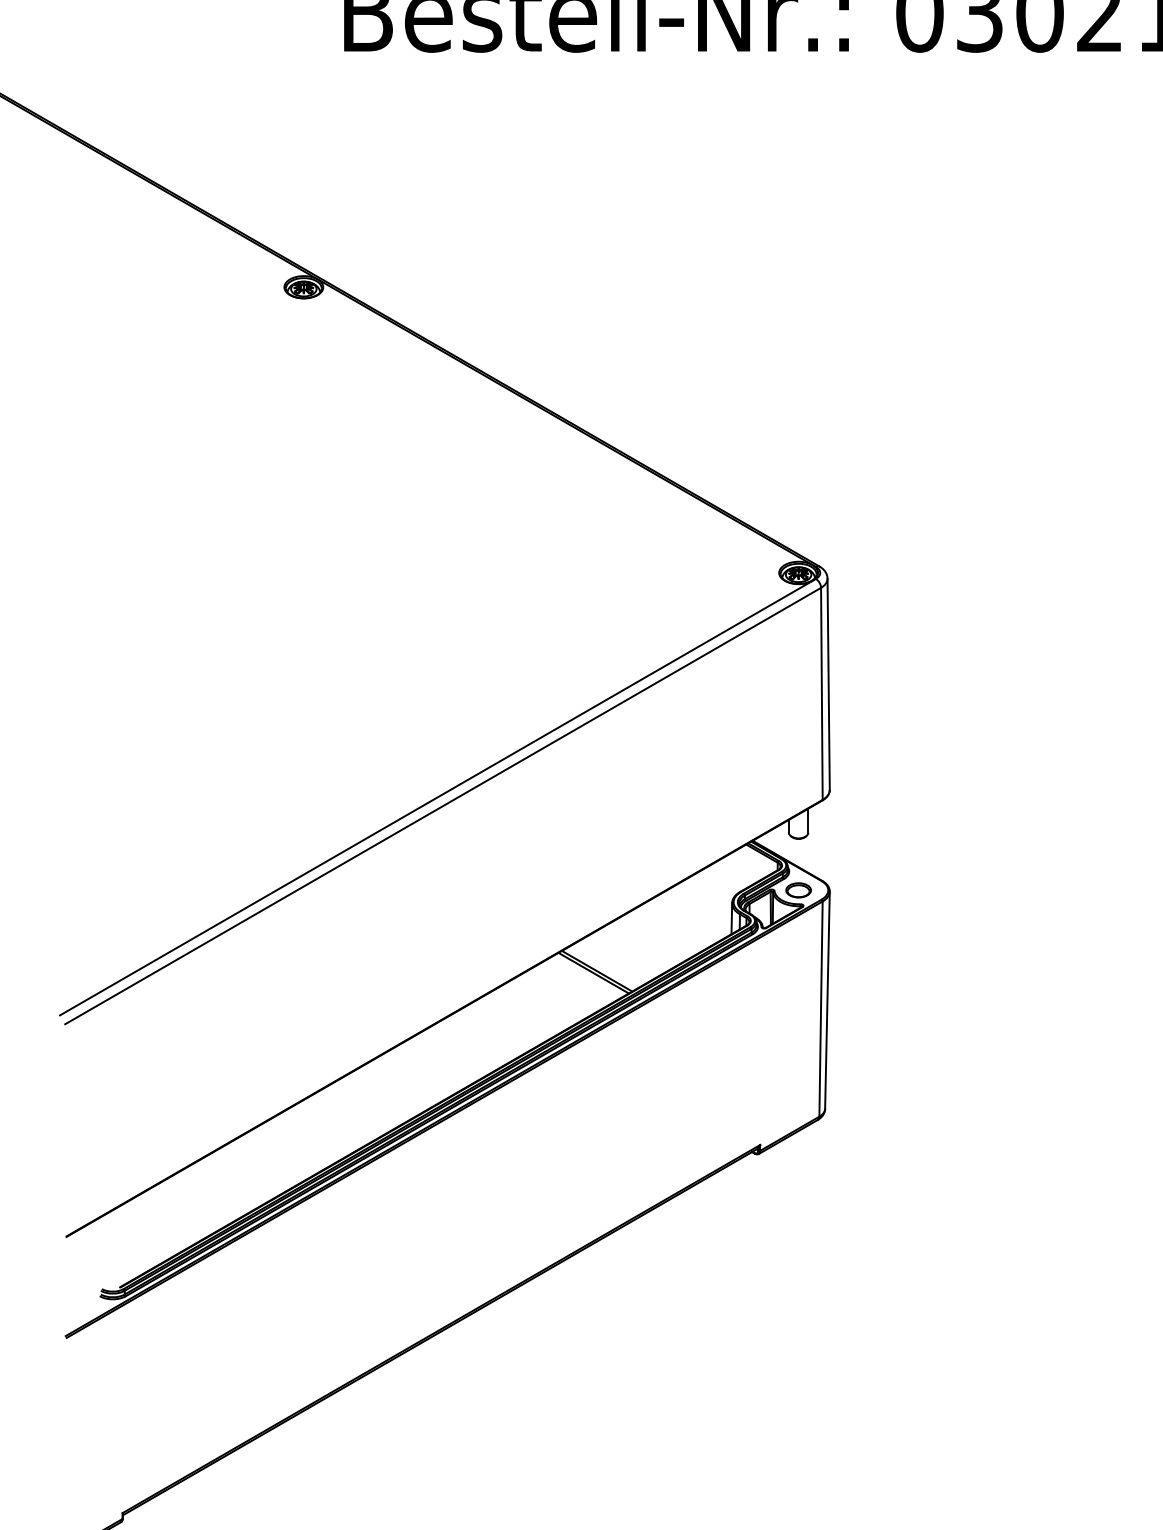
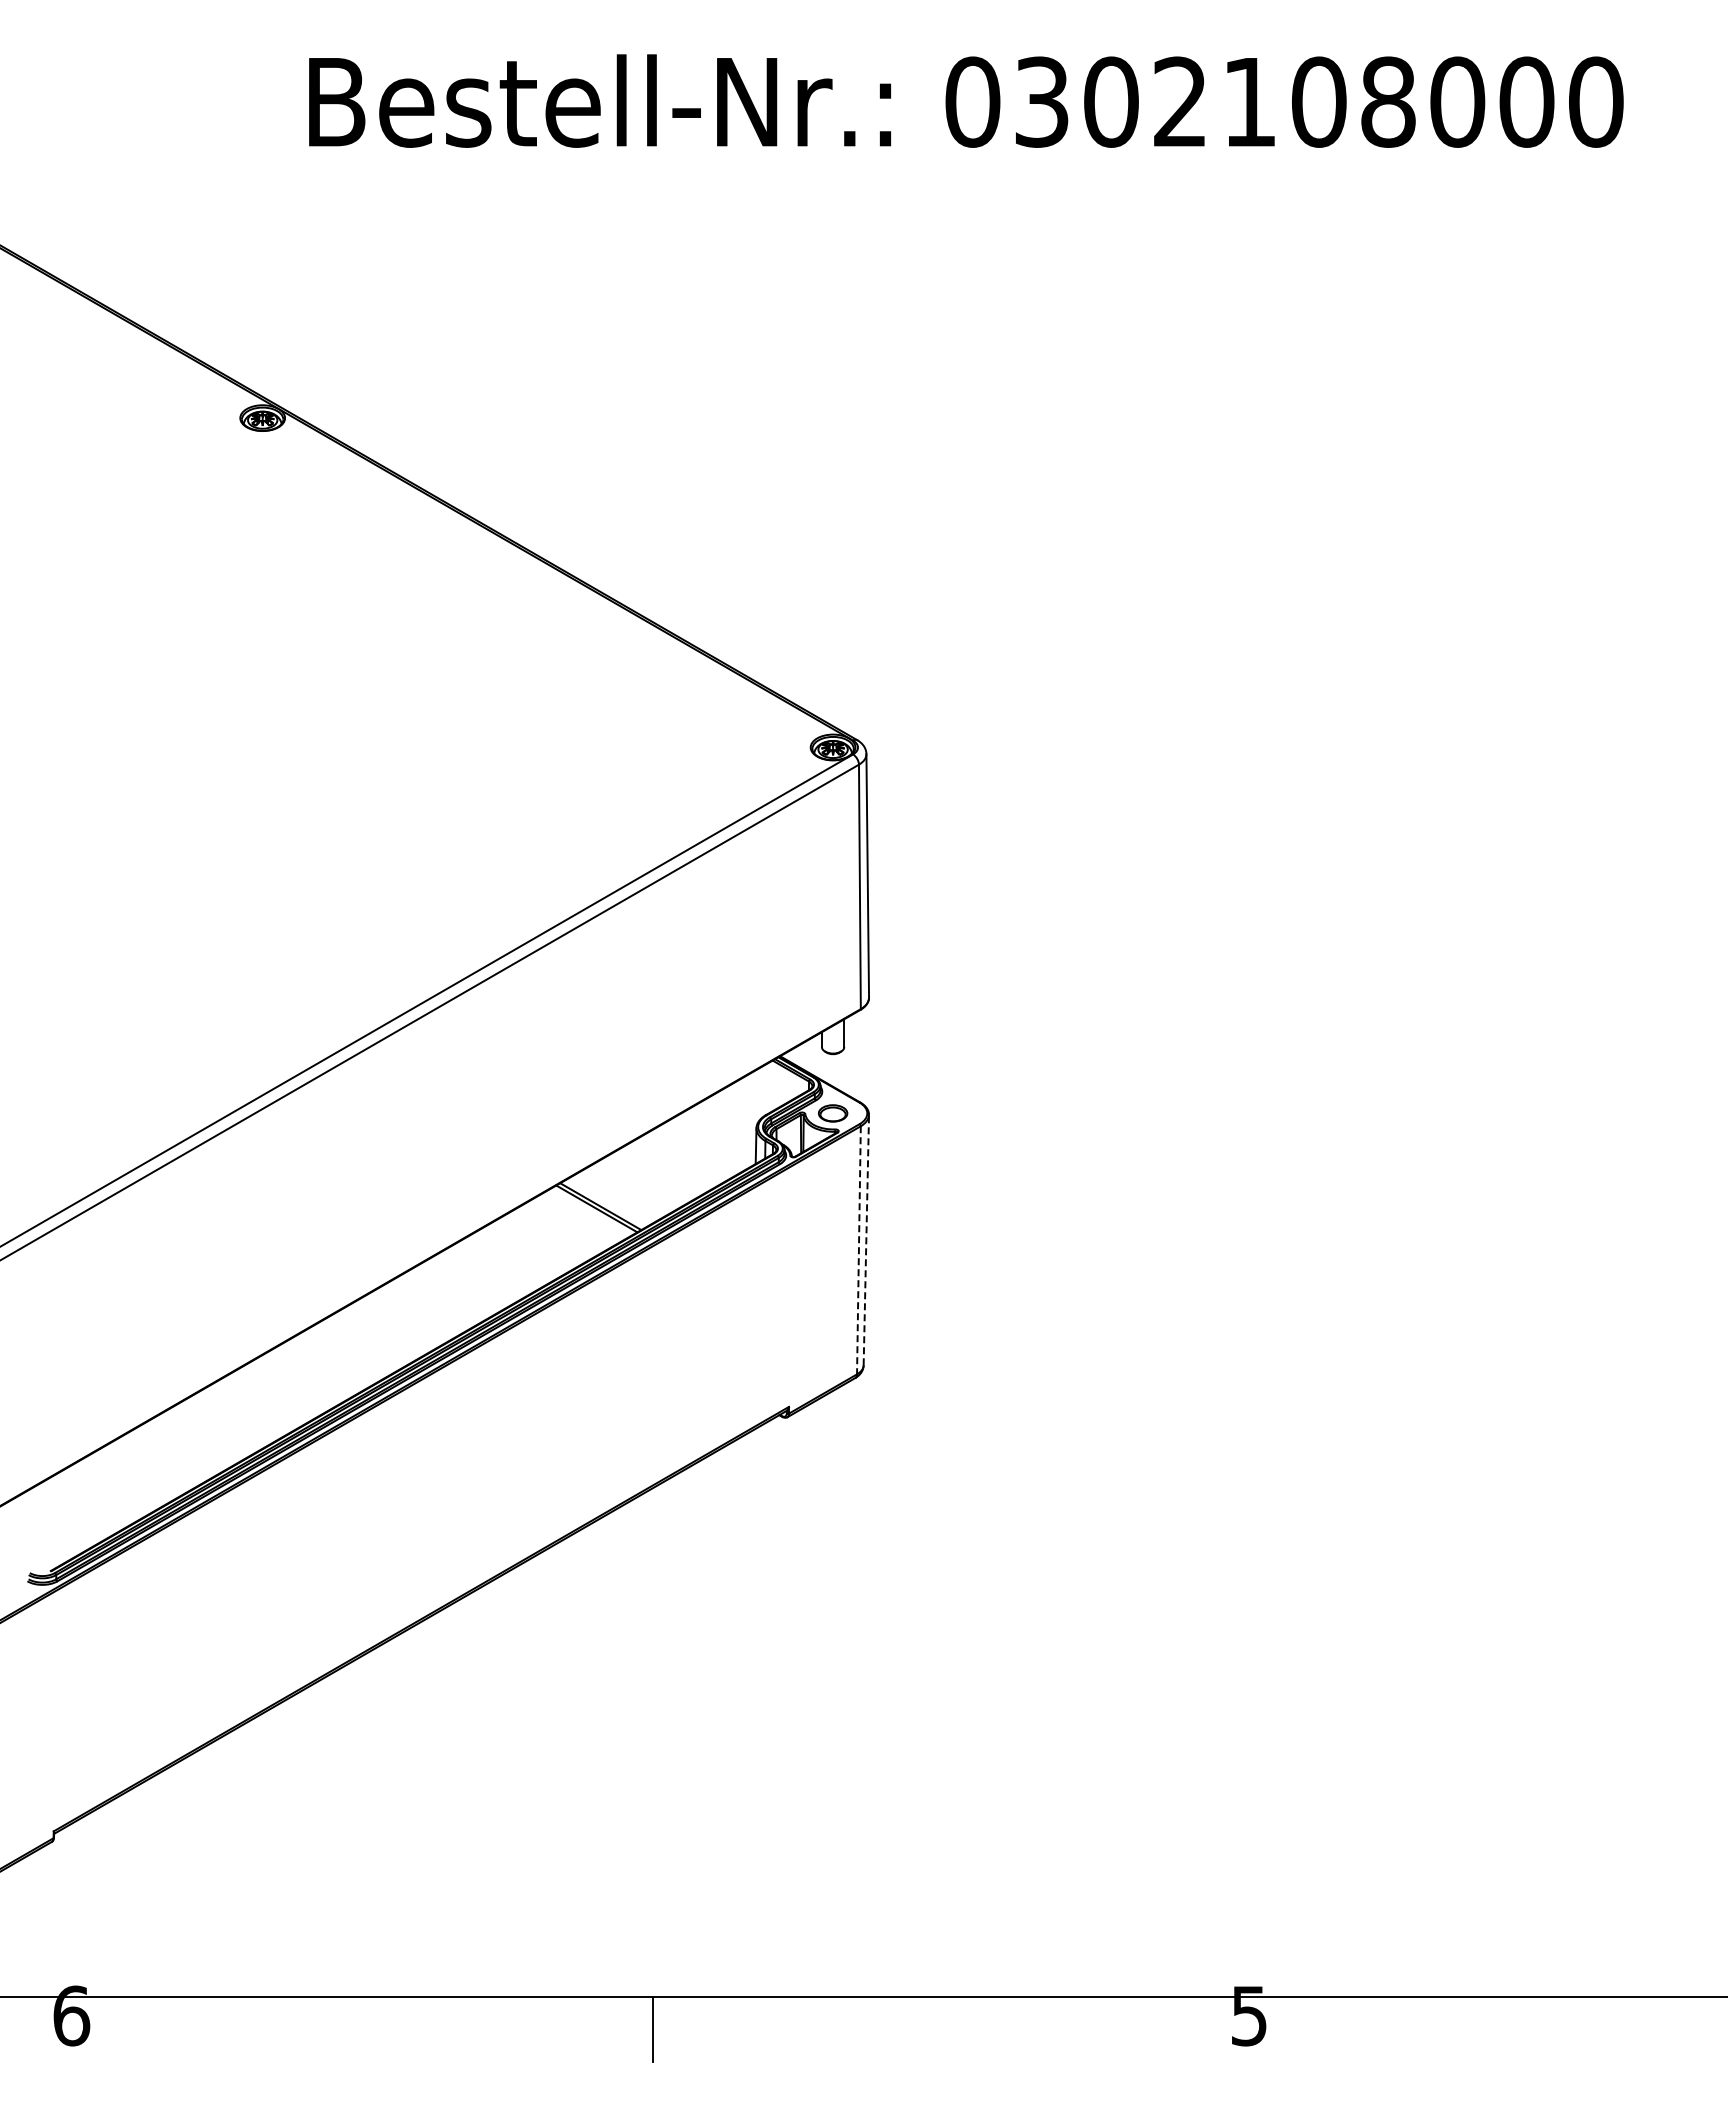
line: (827, 999) -> (866, 1239), solid -> dashed
line: (820, 1009) -> (858, 1250), solid -> dashed

